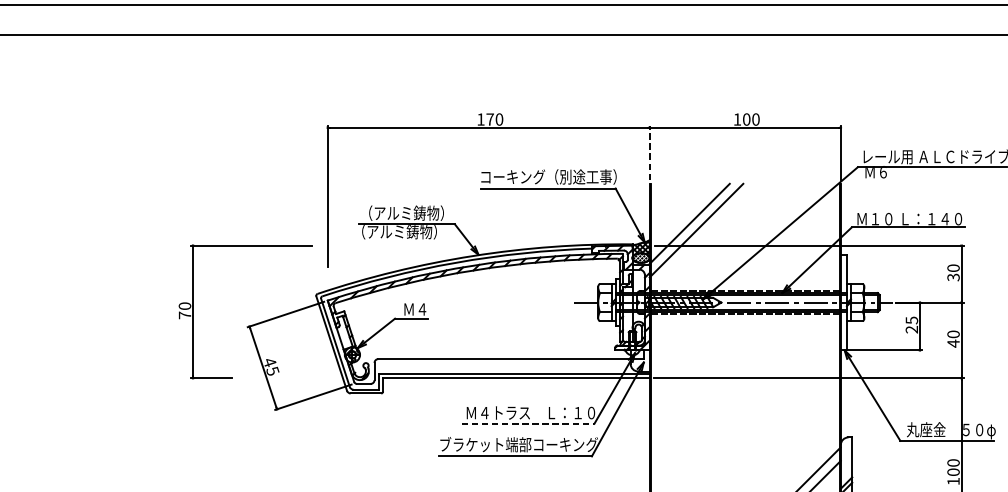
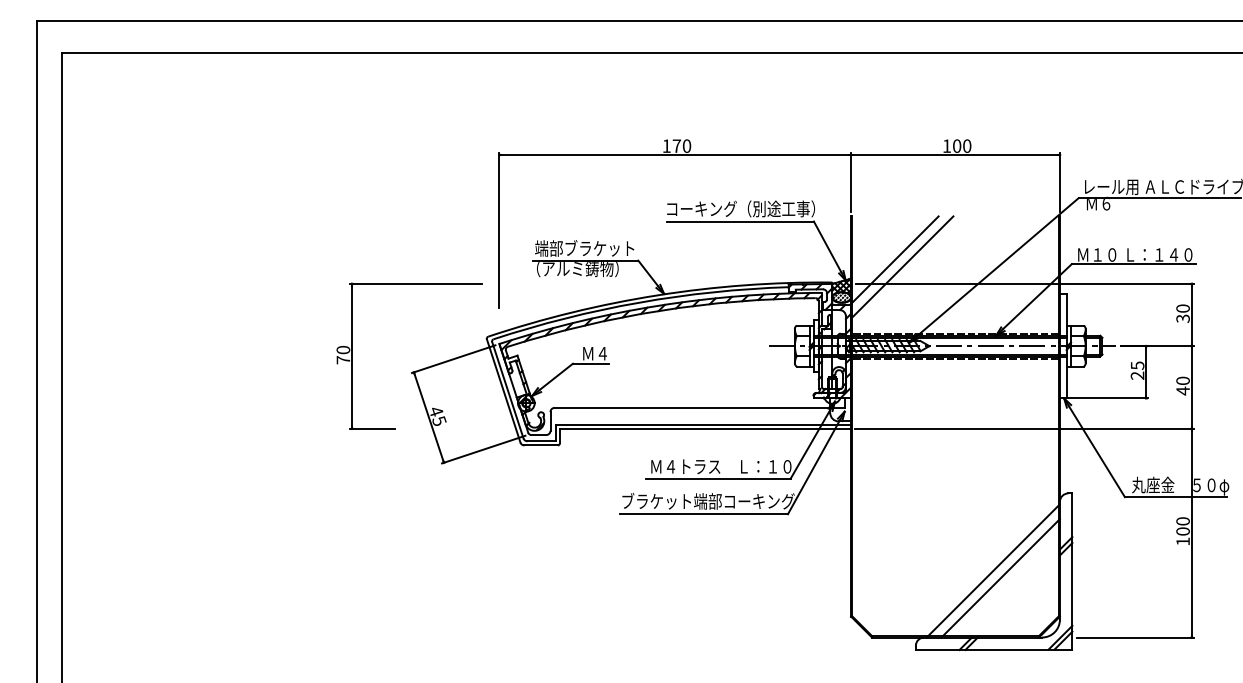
line: (650, 152) -> (851, 182), dashed -> solid
text: (405, 213) -> (584, 248), （アルミ鋳物） -> 端部ブラケット
line: (528, 423) -> (718, 478), dashed -> solid

